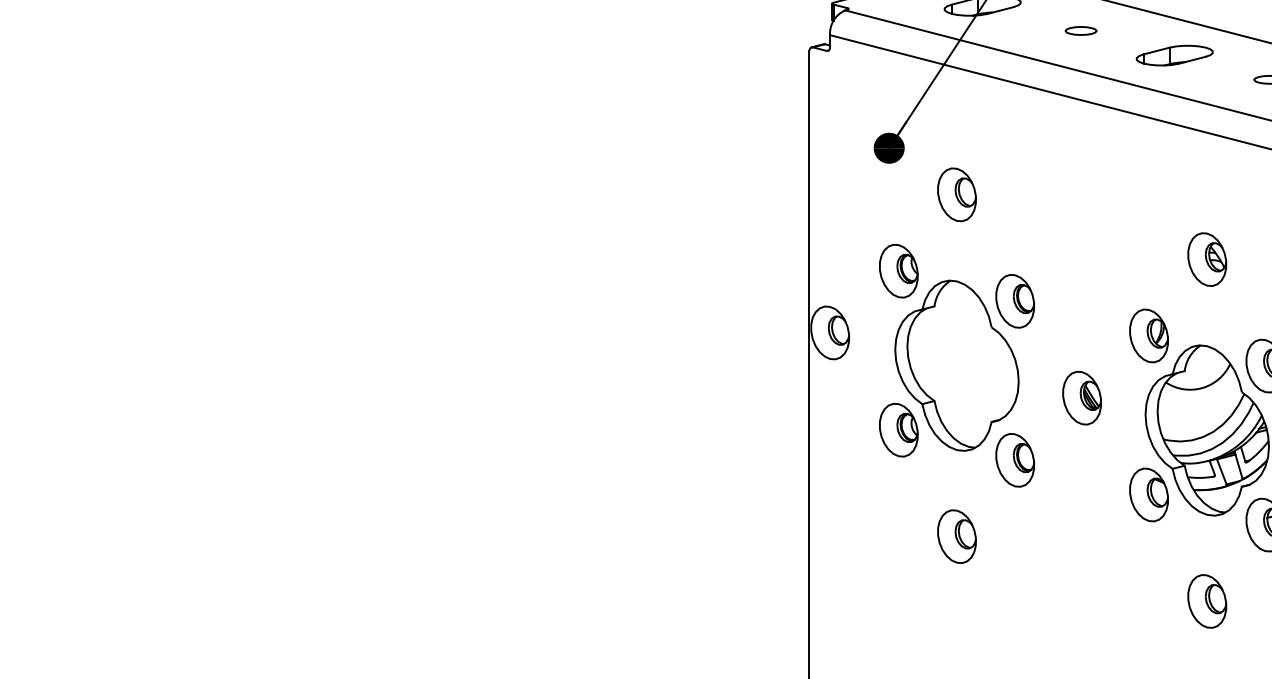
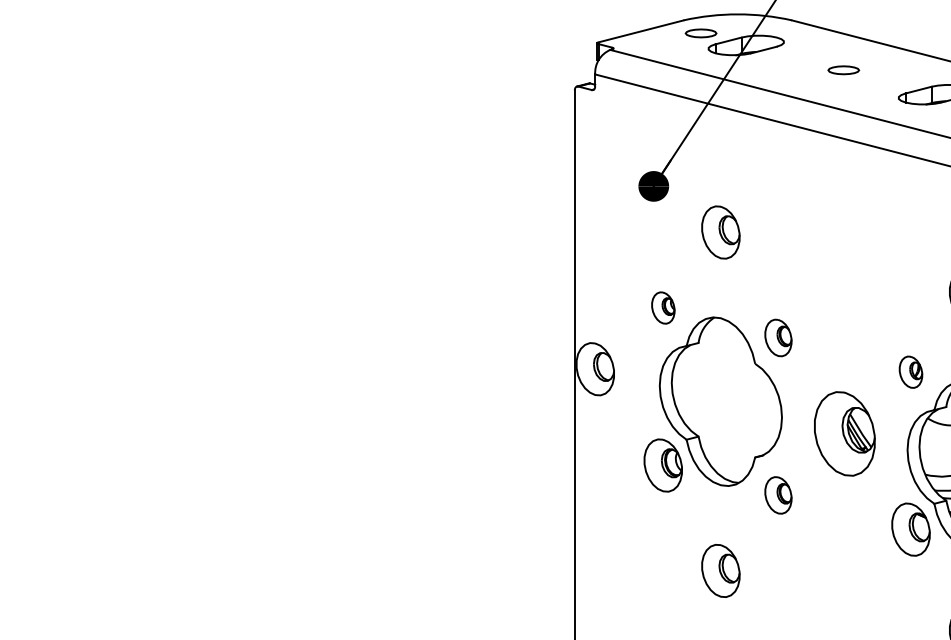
part: (898, 270) -> (662, 307), size x0.6
part: (1014, 301) -> (777, 338), size x0.7
part: (1148, 335) -> (910, 371), size x0.6
part: (1081, 397) -> (844, 433), size x1.6
part: (1014, 460) -> (777, 495), size x0.7

